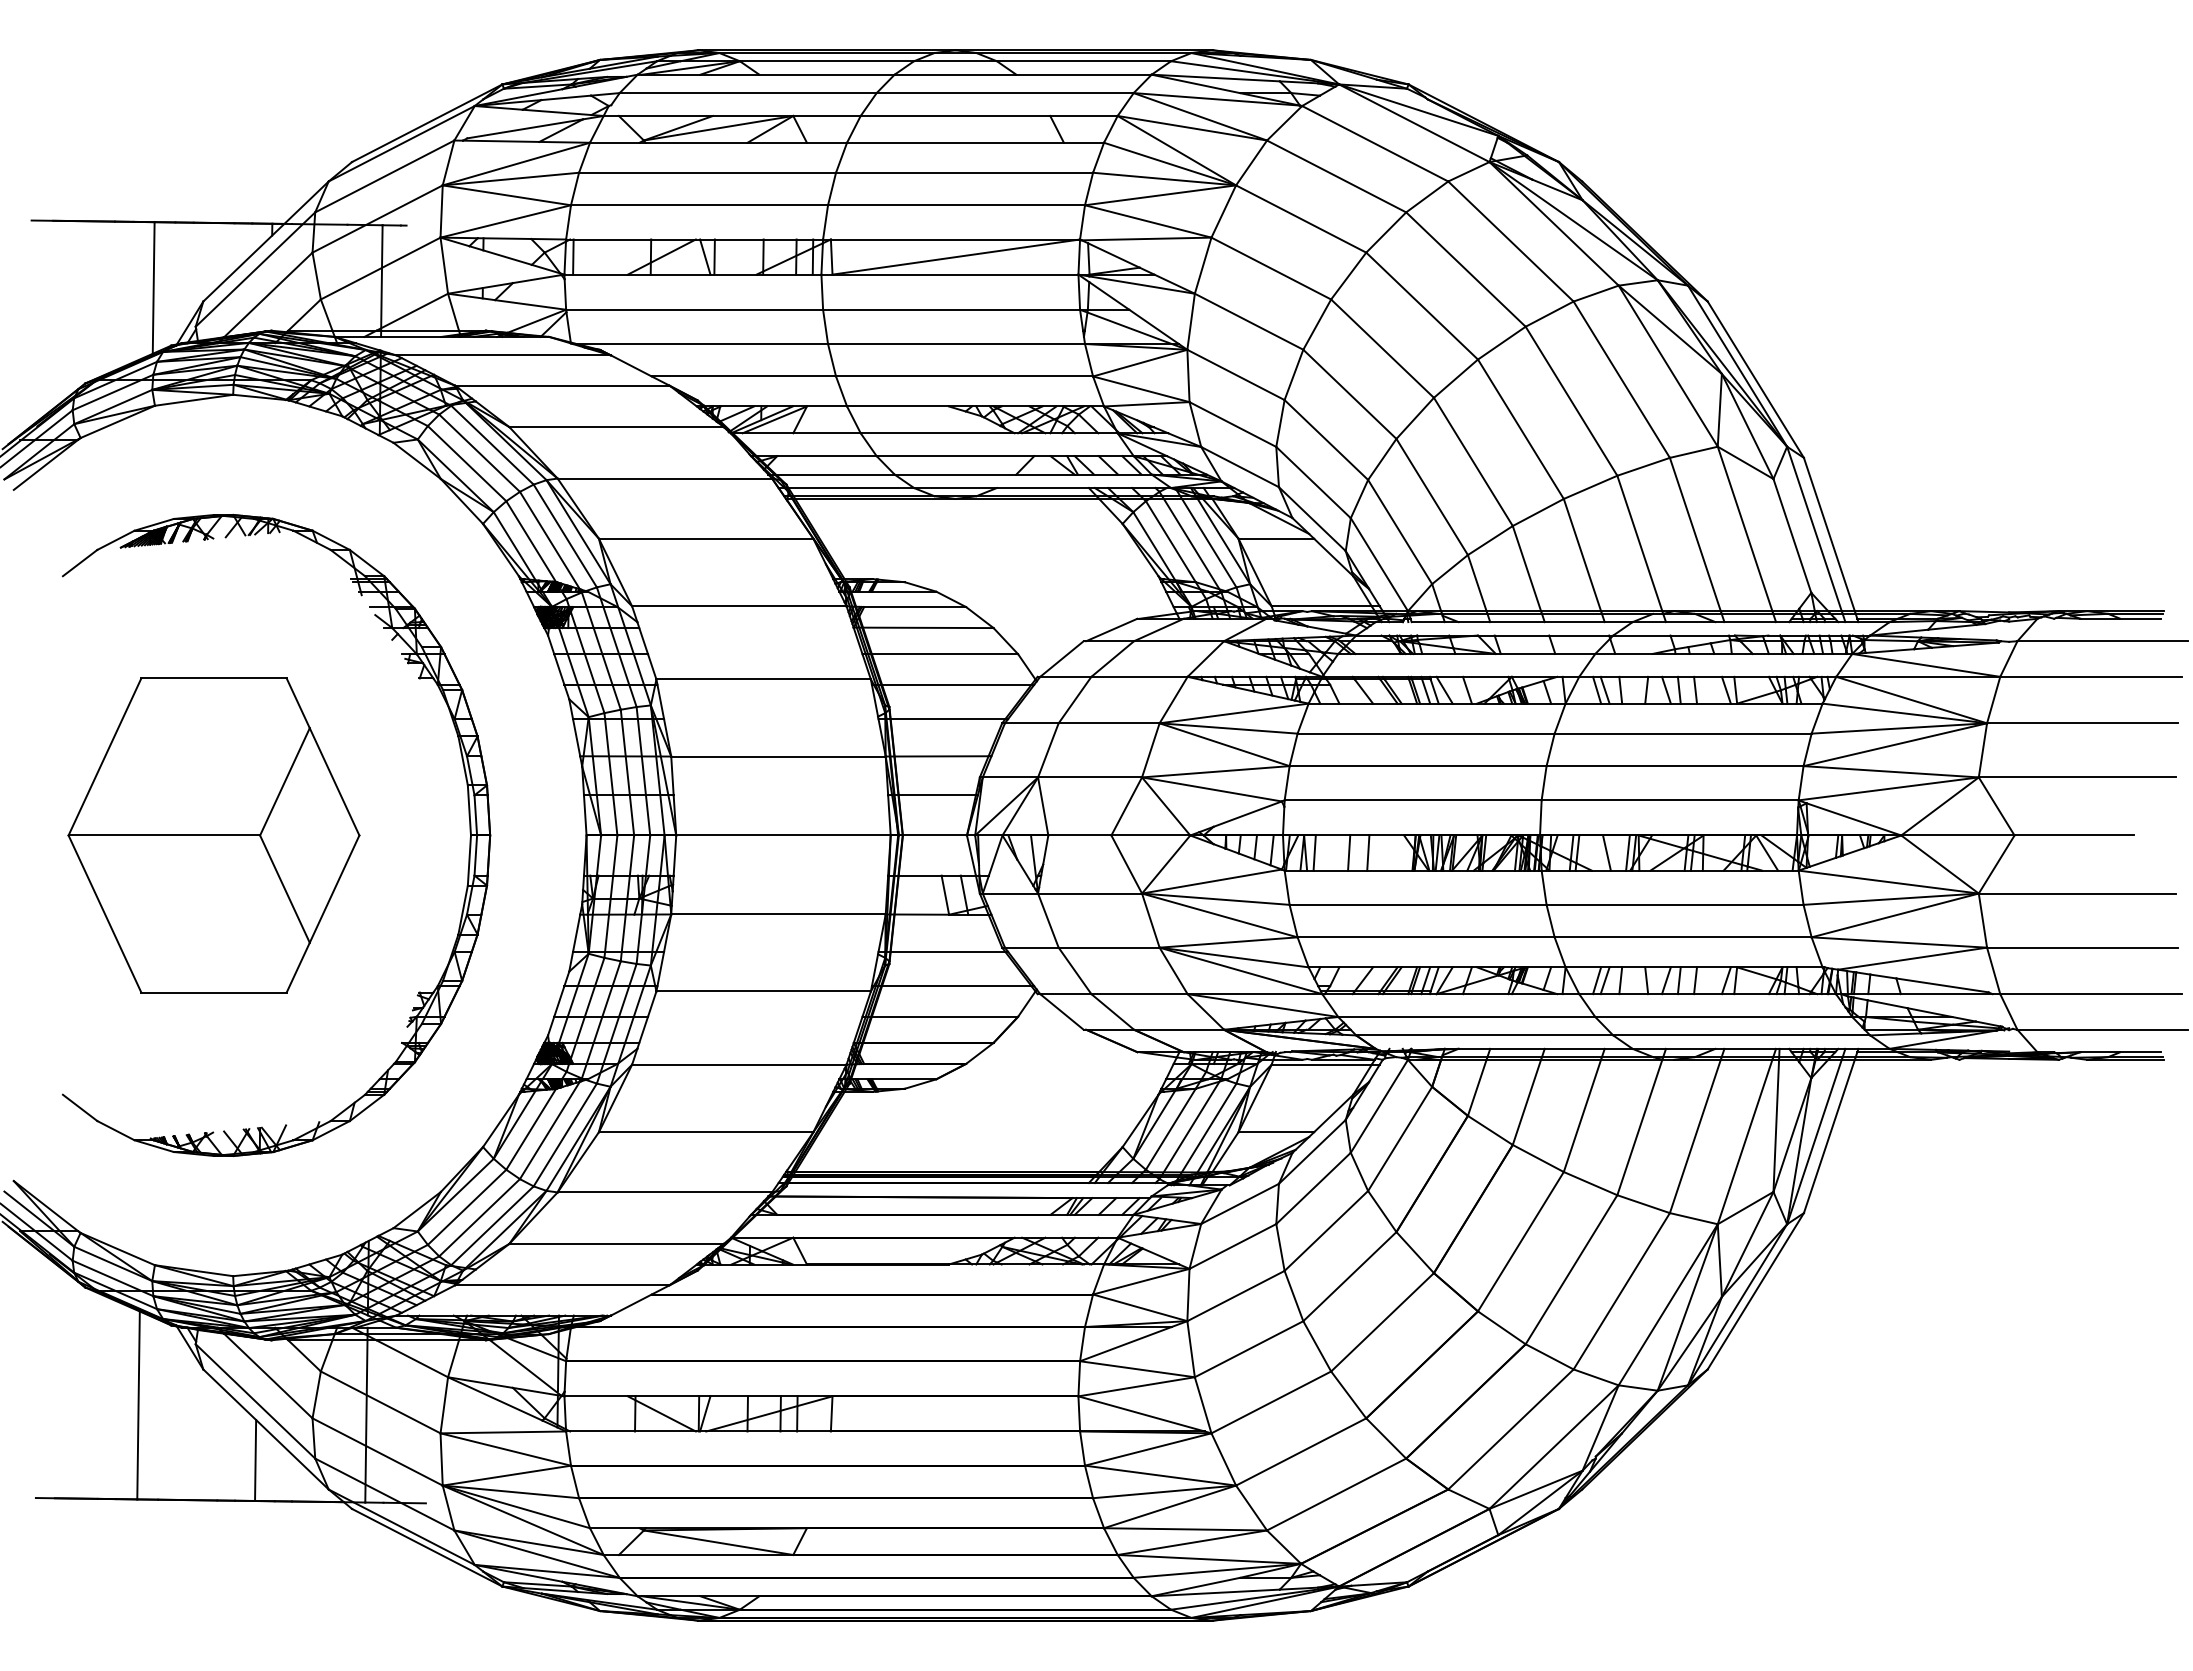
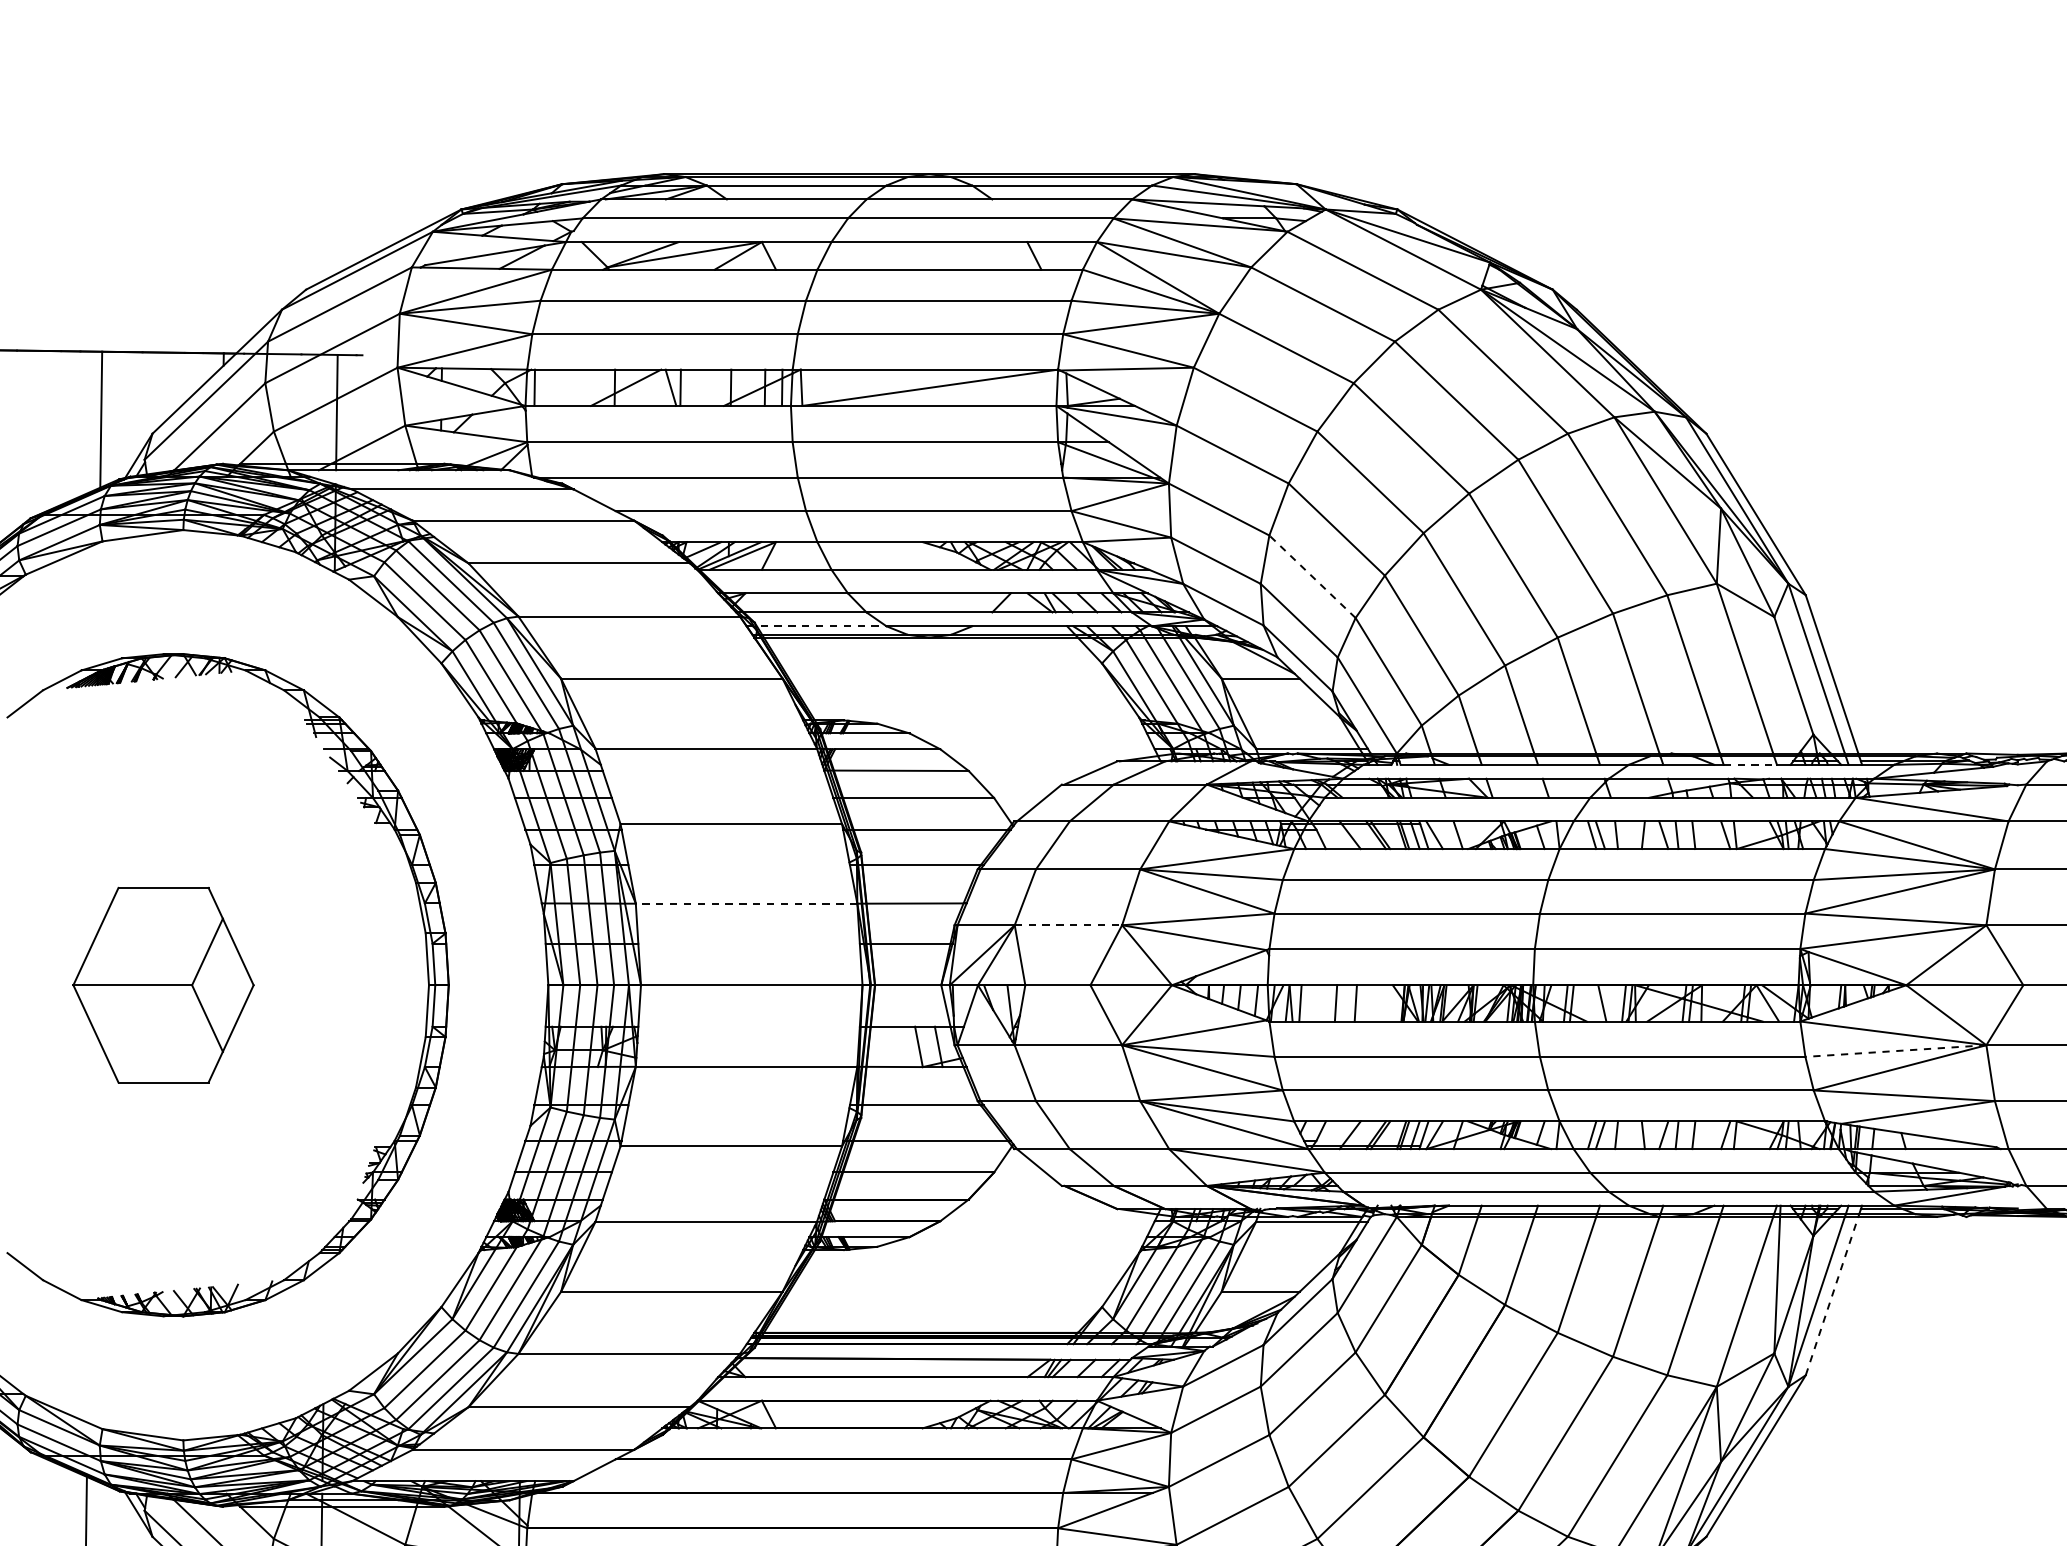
line: (1326, 440) -> (1312, 577), solid -> dashed
line: (846, 488) -> (816, 626), solid -> dashed
line: (1750, 622) -> (1750, 765), solid -> dashed
line: (777, 756) -> (745, 903), solid -> dashed
line: (1090, 777) -> (1068, 925), solid -> dashed
part: (213, 835) -> (163, 985), size x0.6
line: (1891, 899) -> (1896, 1051), solid -> dashed
line: (1829, 1136) -> (1832, 1296), solid -> dashed

